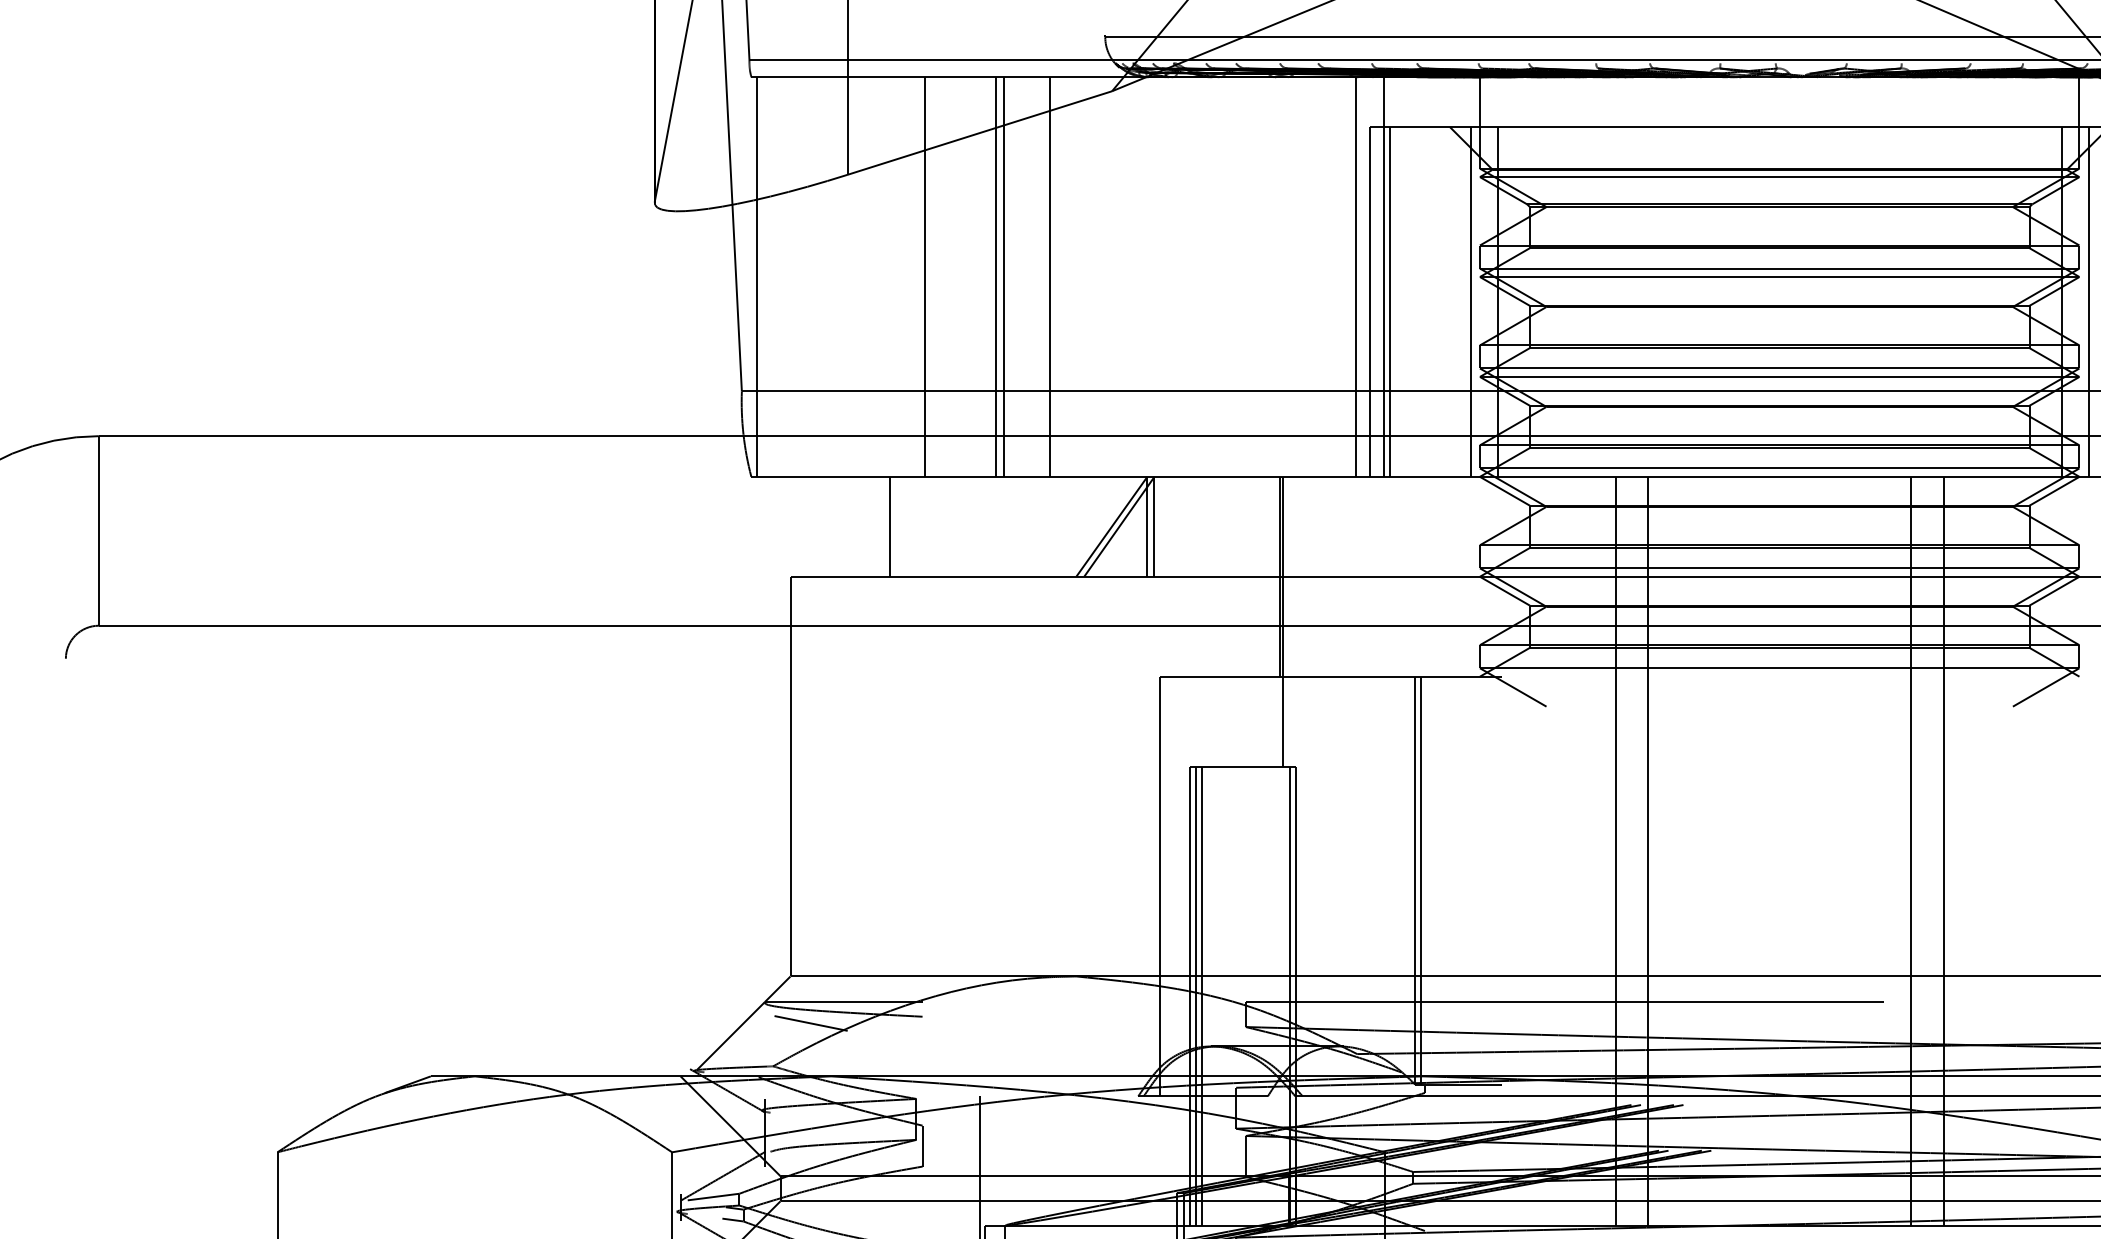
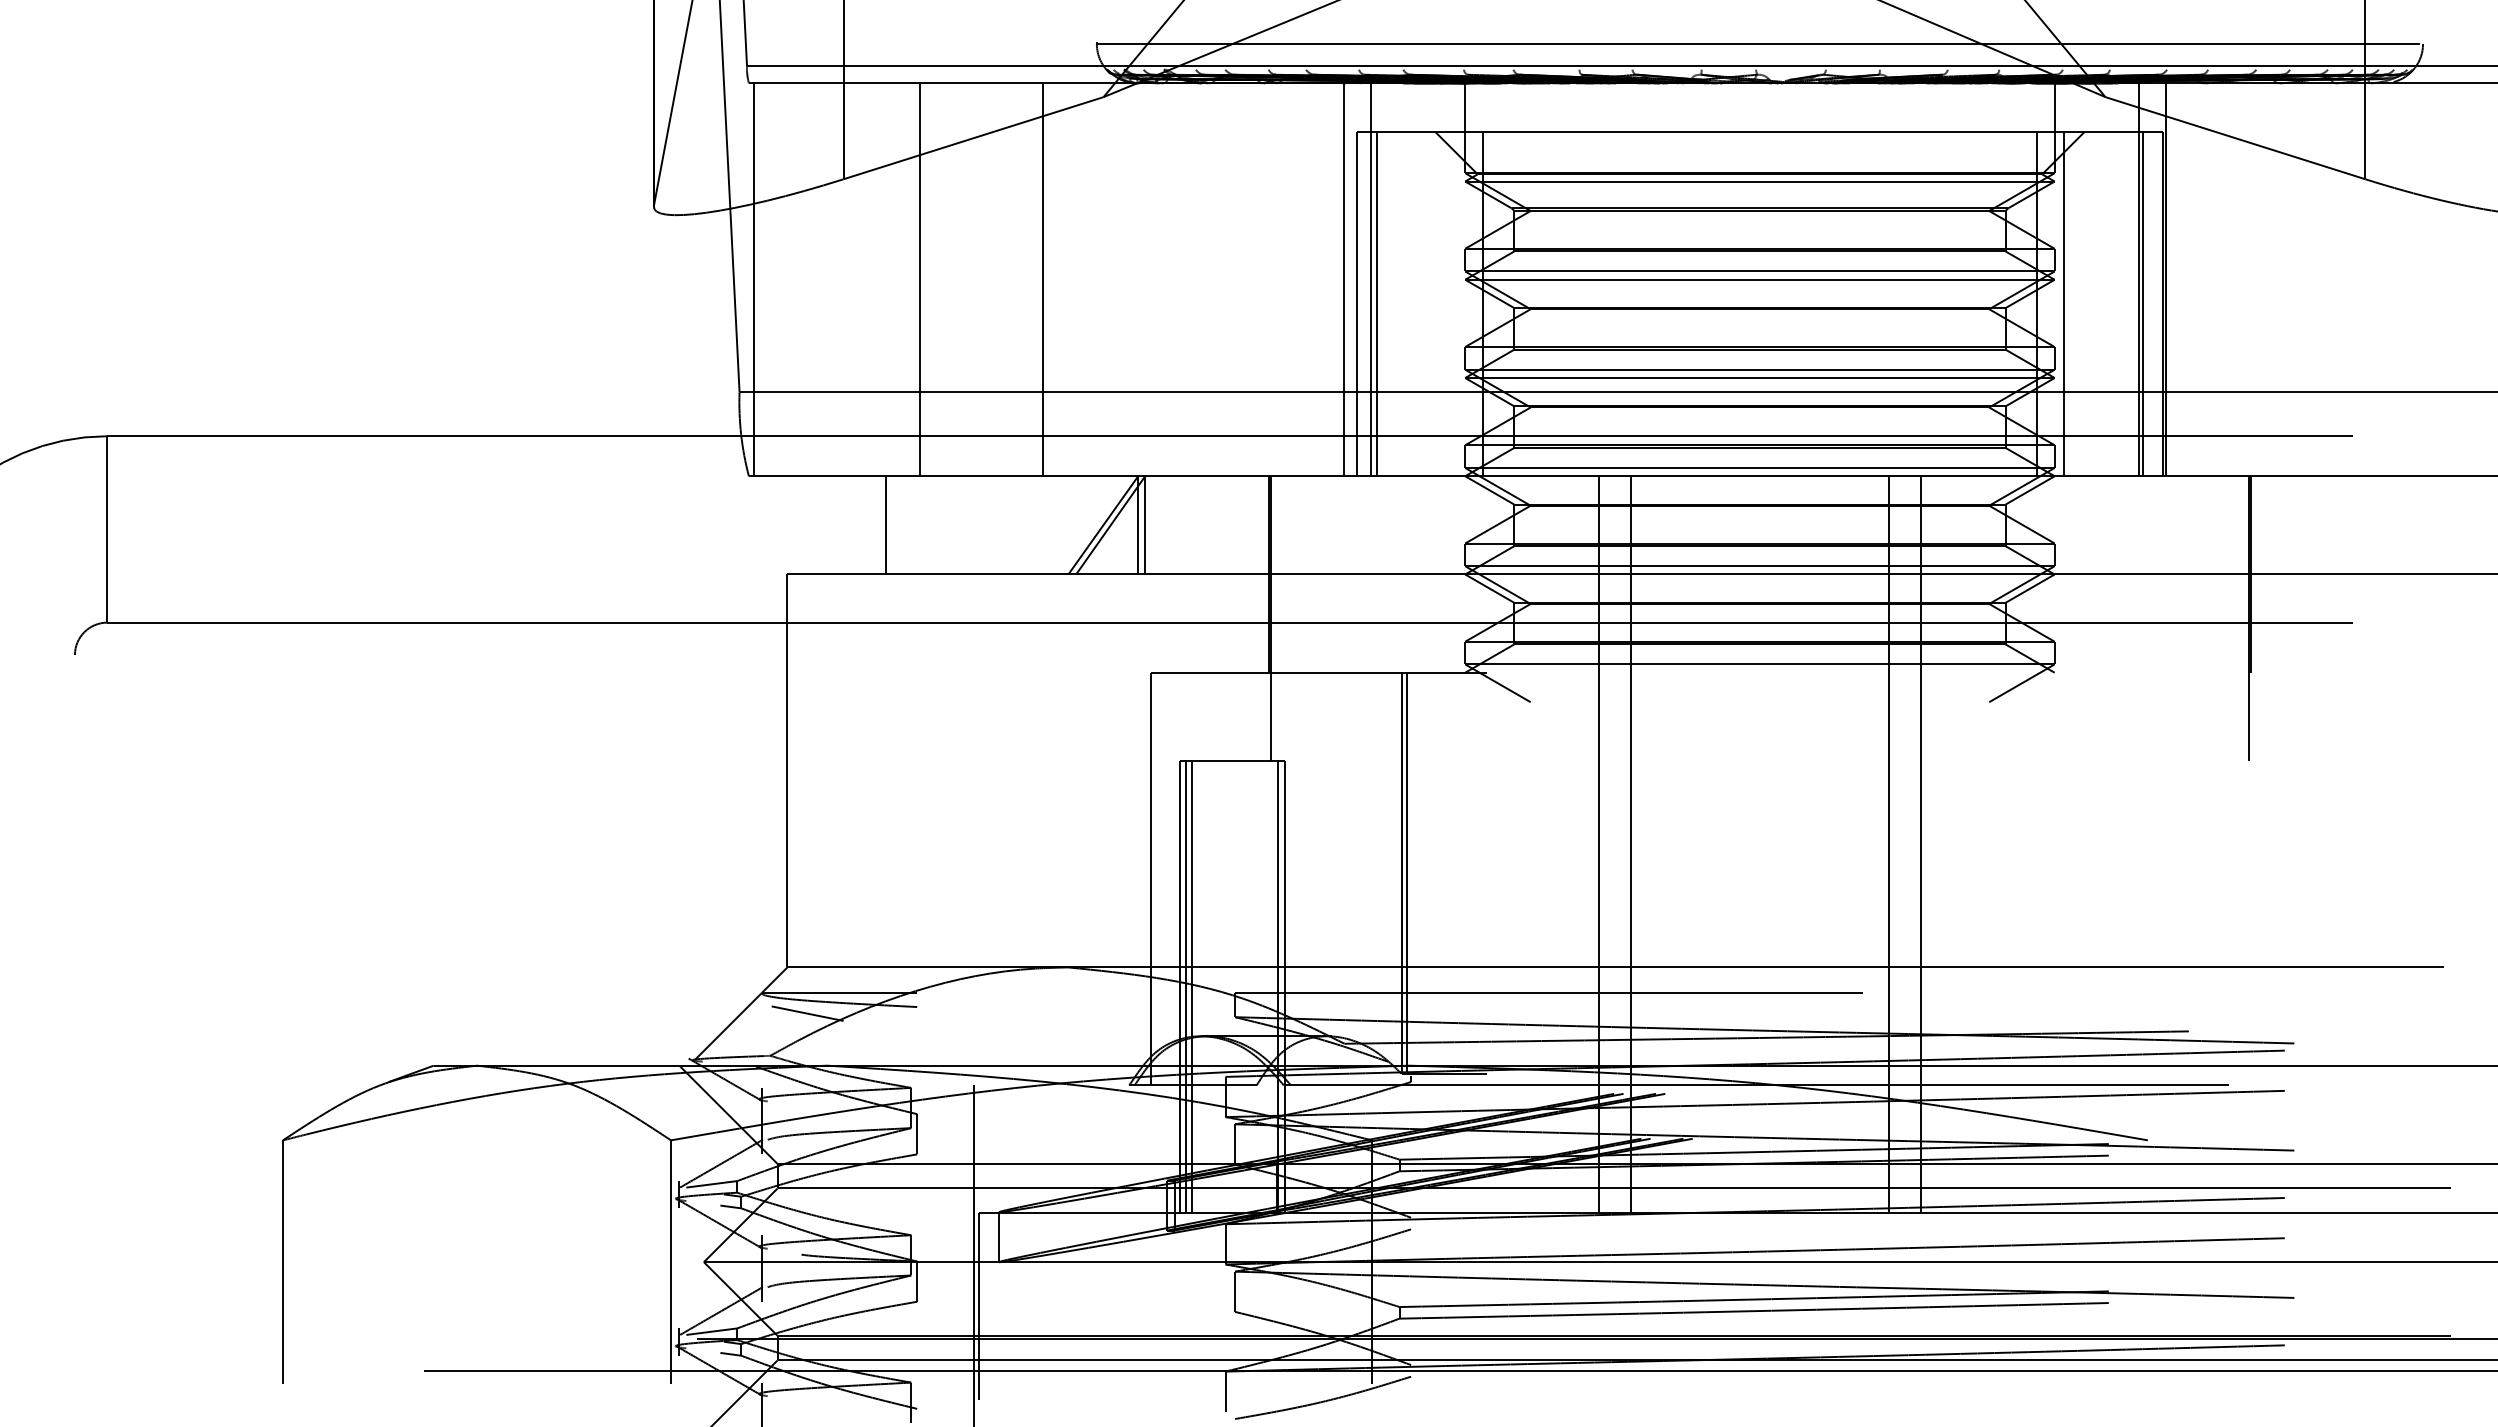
line: (996, 276) -> (989, 279), removed
line: (1004, 276) -> (997, 279), removed
line: (1471, 302) -> (1456, 304), removed

